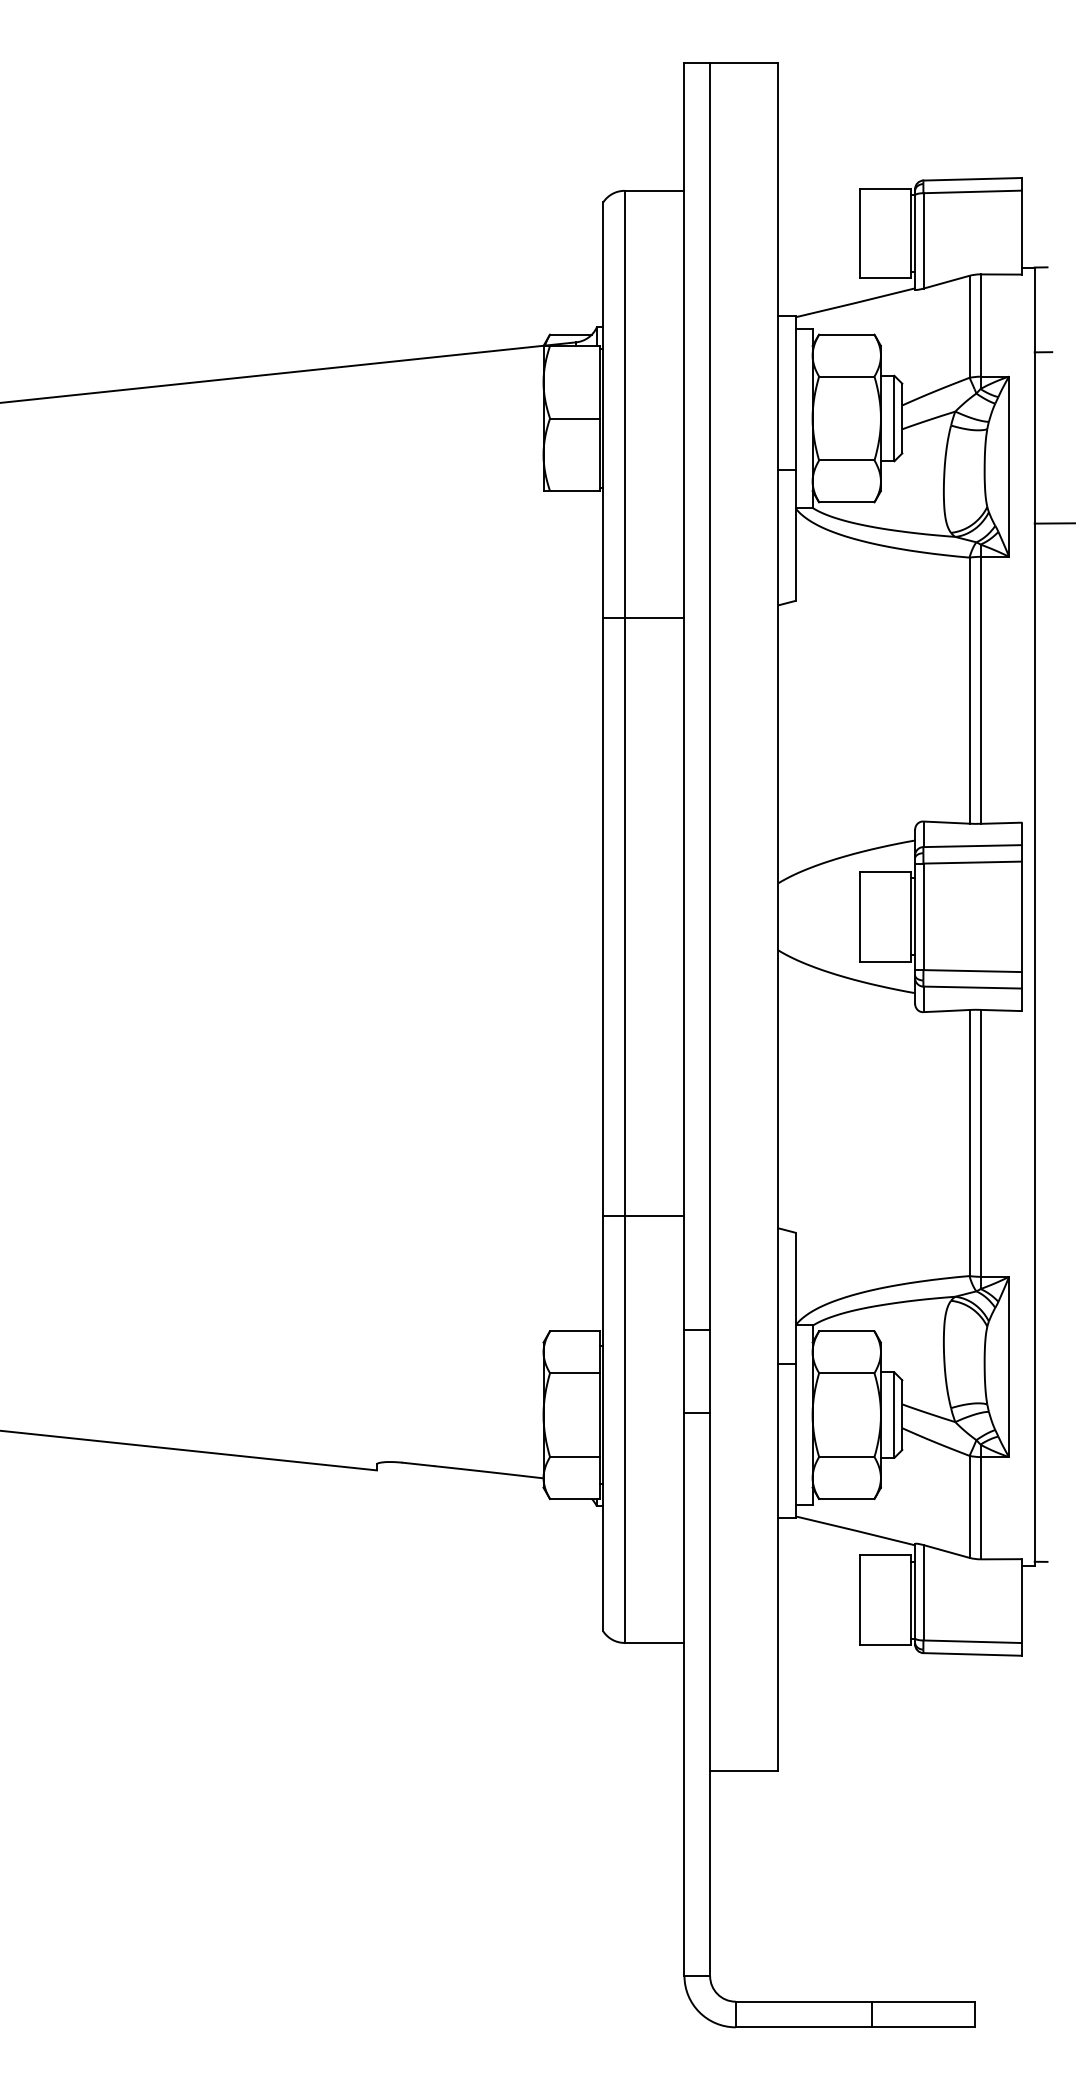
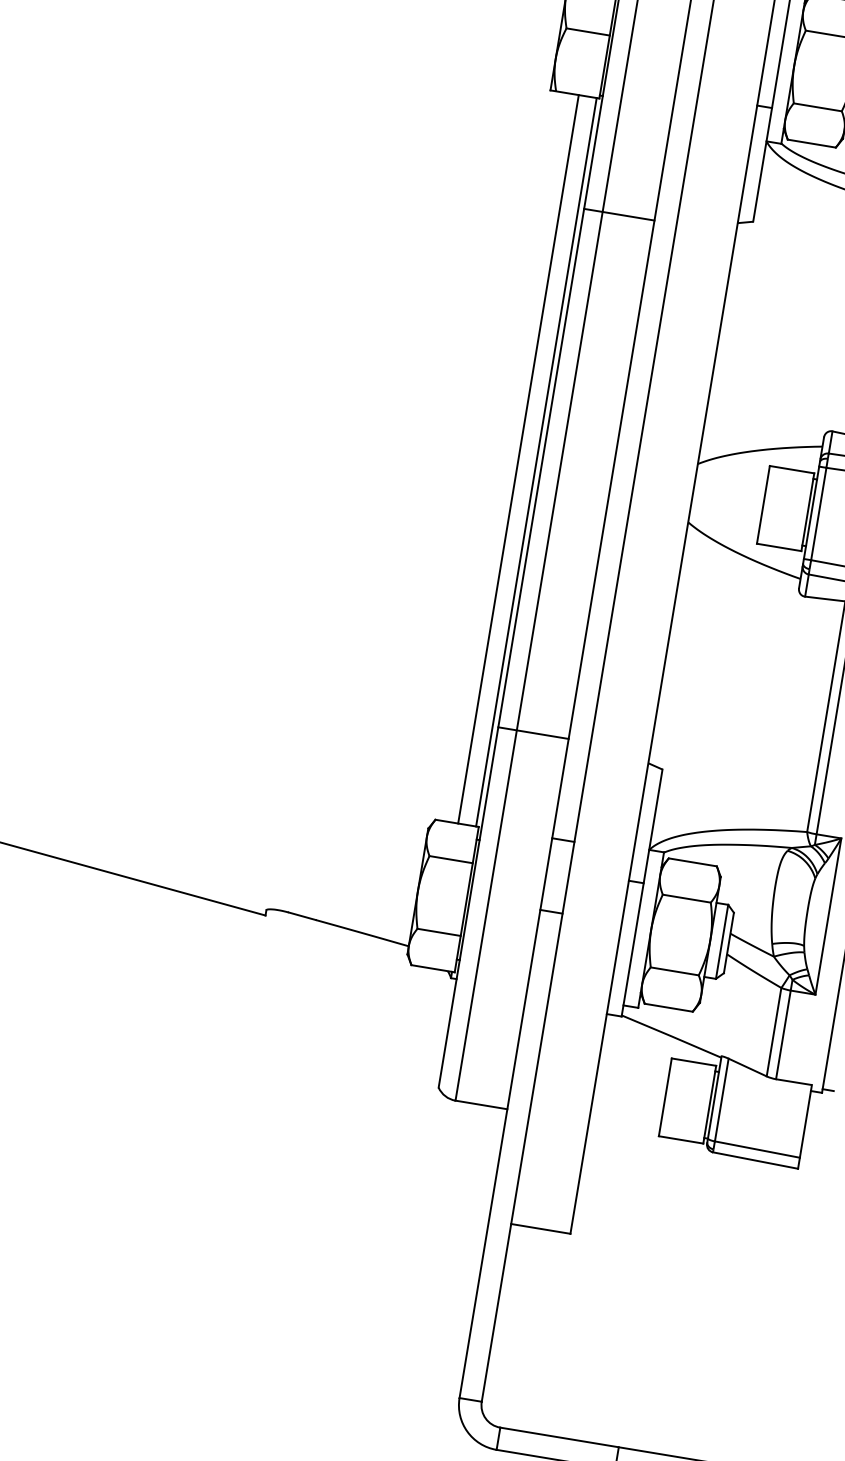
line: (576, 911) -> (518, 459), added
line: (596, 911) -> (536, 462), added

